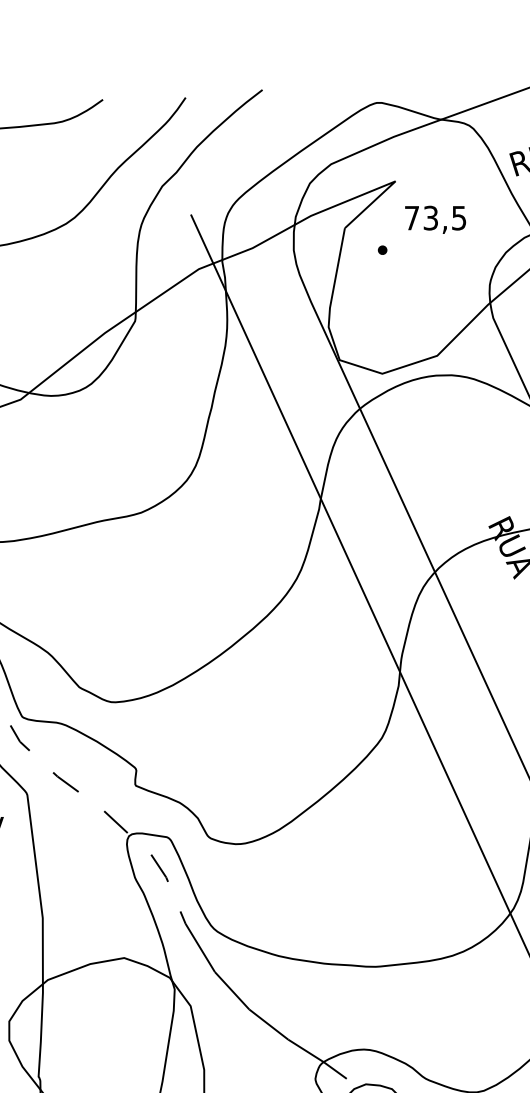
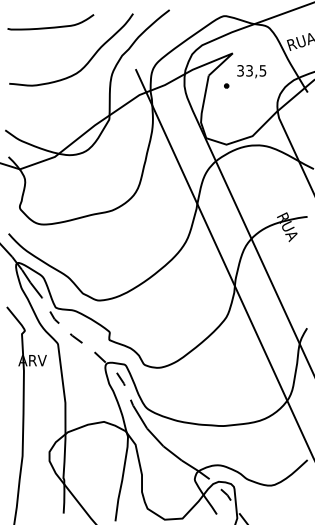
text: (411, 217) -> (240, 70), 73,5 -> 33,5

